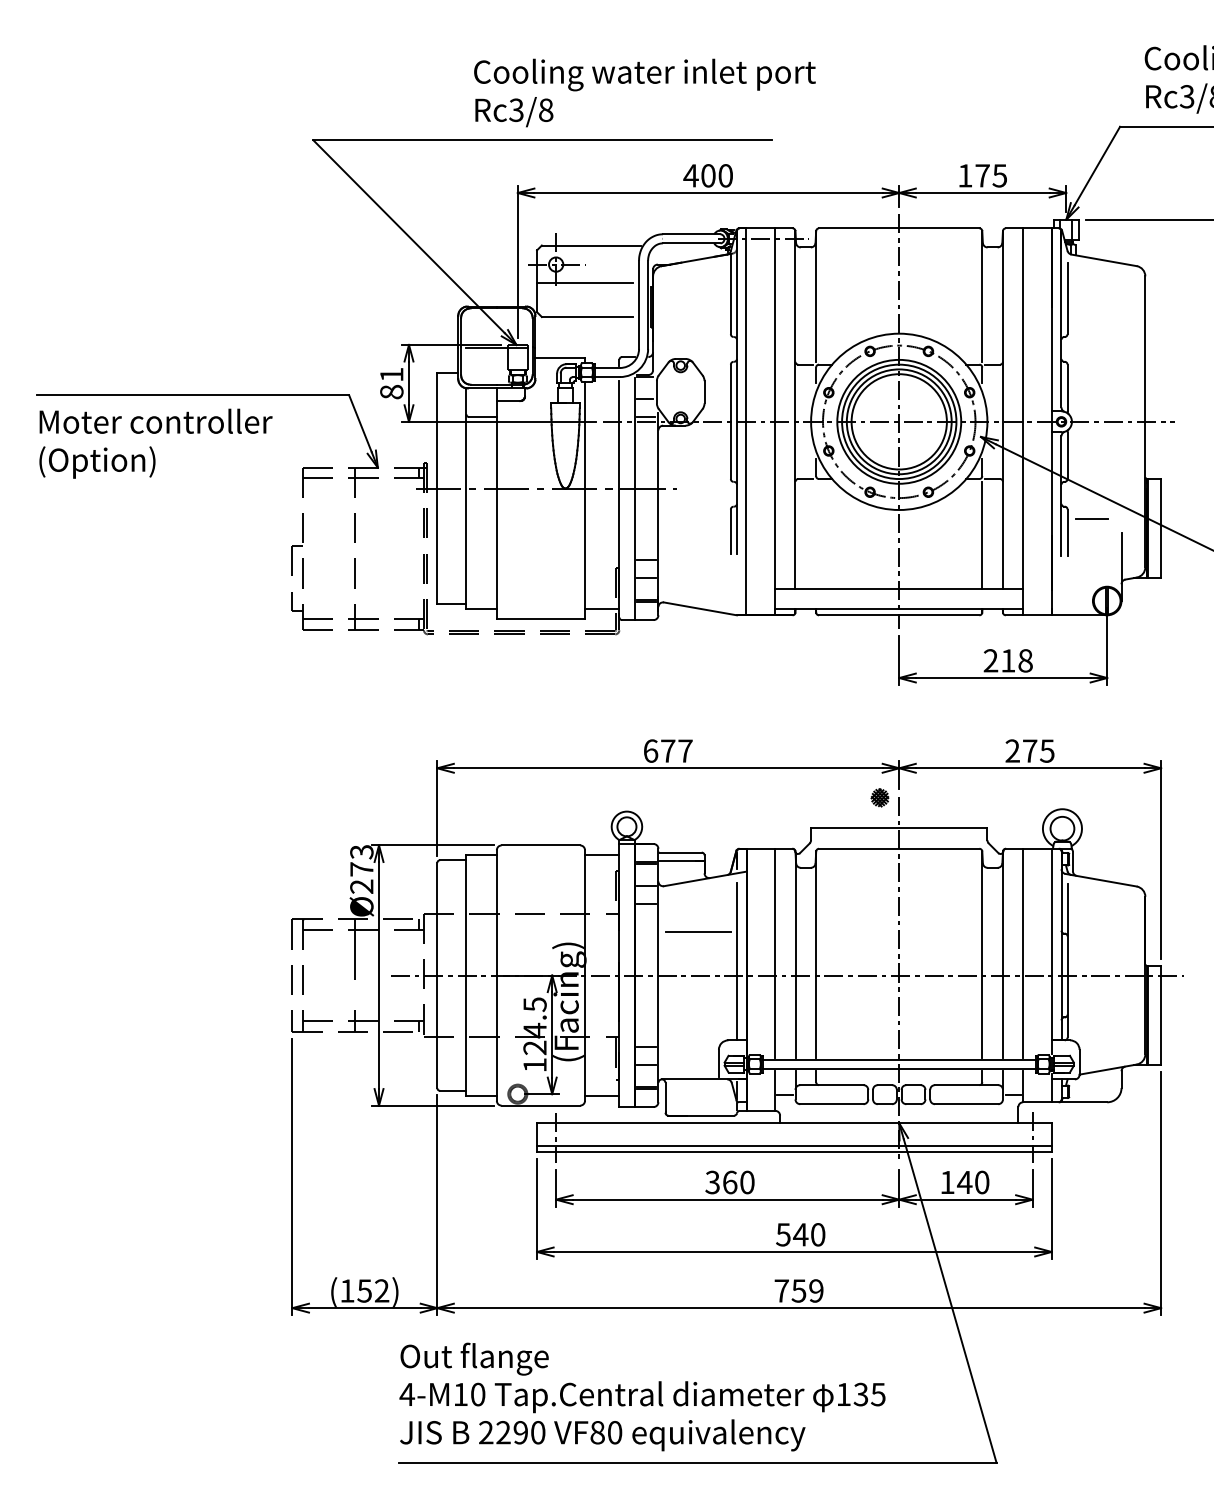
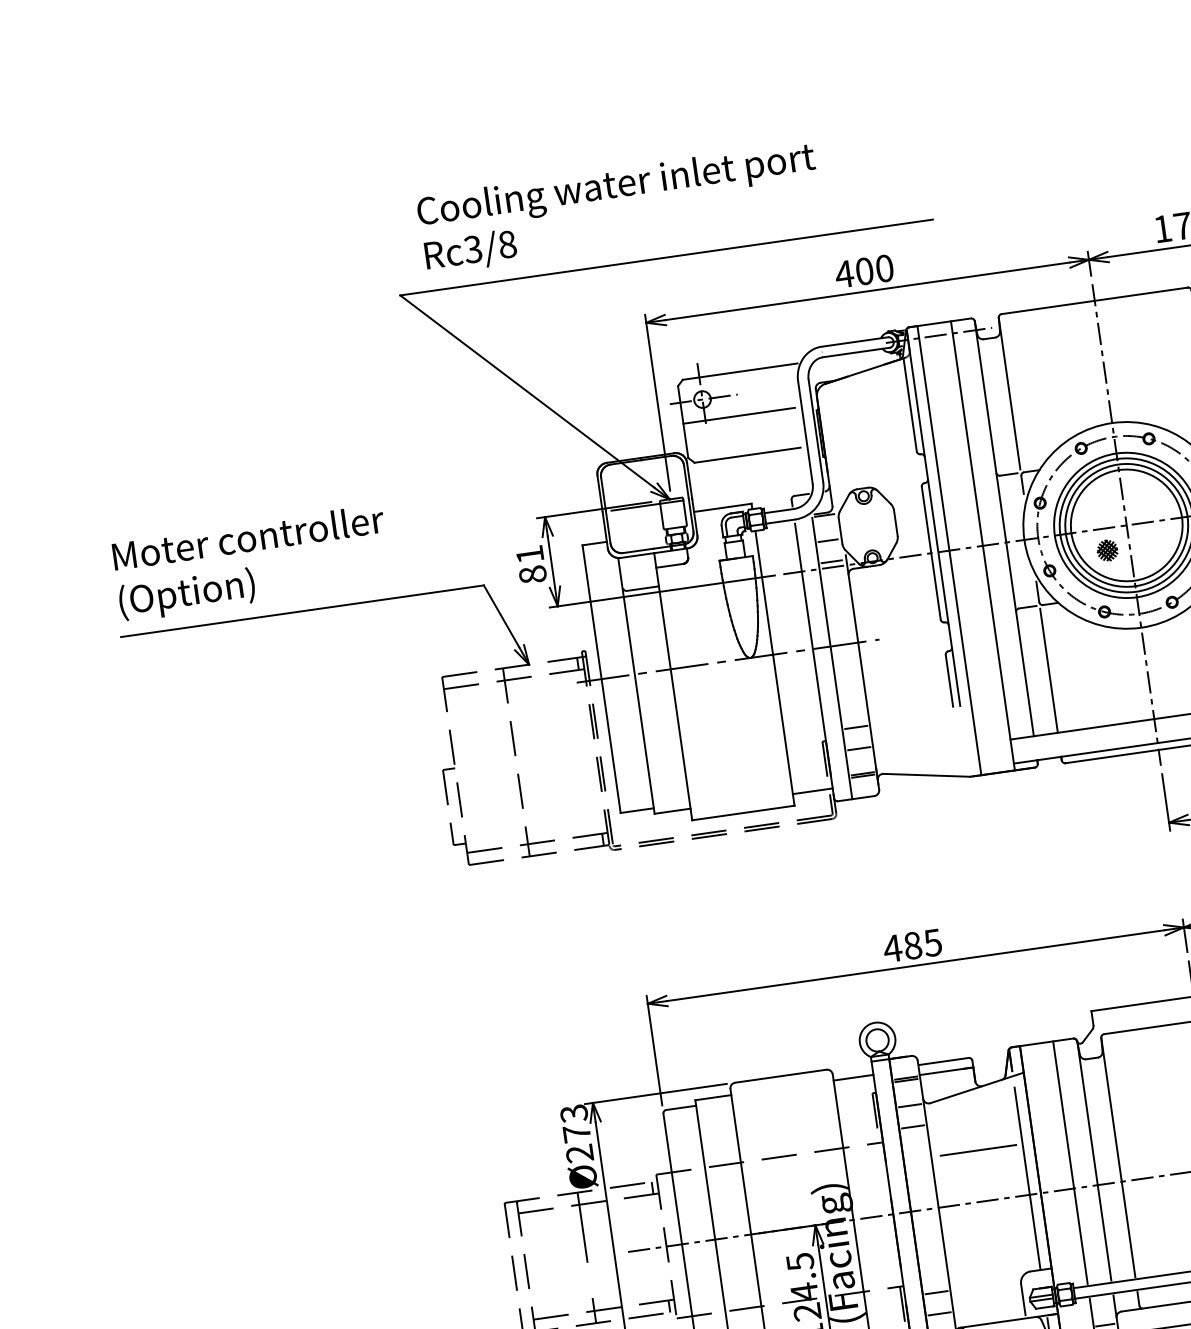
text: (644, 92) -> (618, 207), moved
text: (155, 443) -> (251, 563), moved
line: (816, 534) -> (1049, 669), added
text: (667, 750) -> (912, 945), 677 -> 485
part: (879, 797) -> (1106, 550), moved

